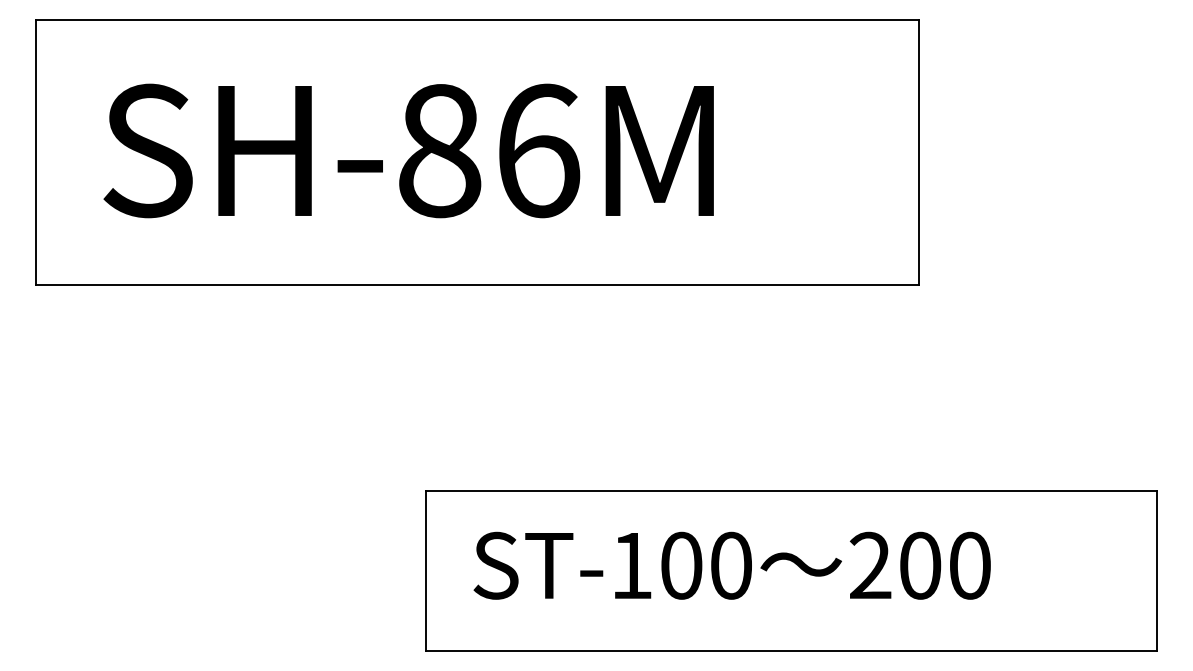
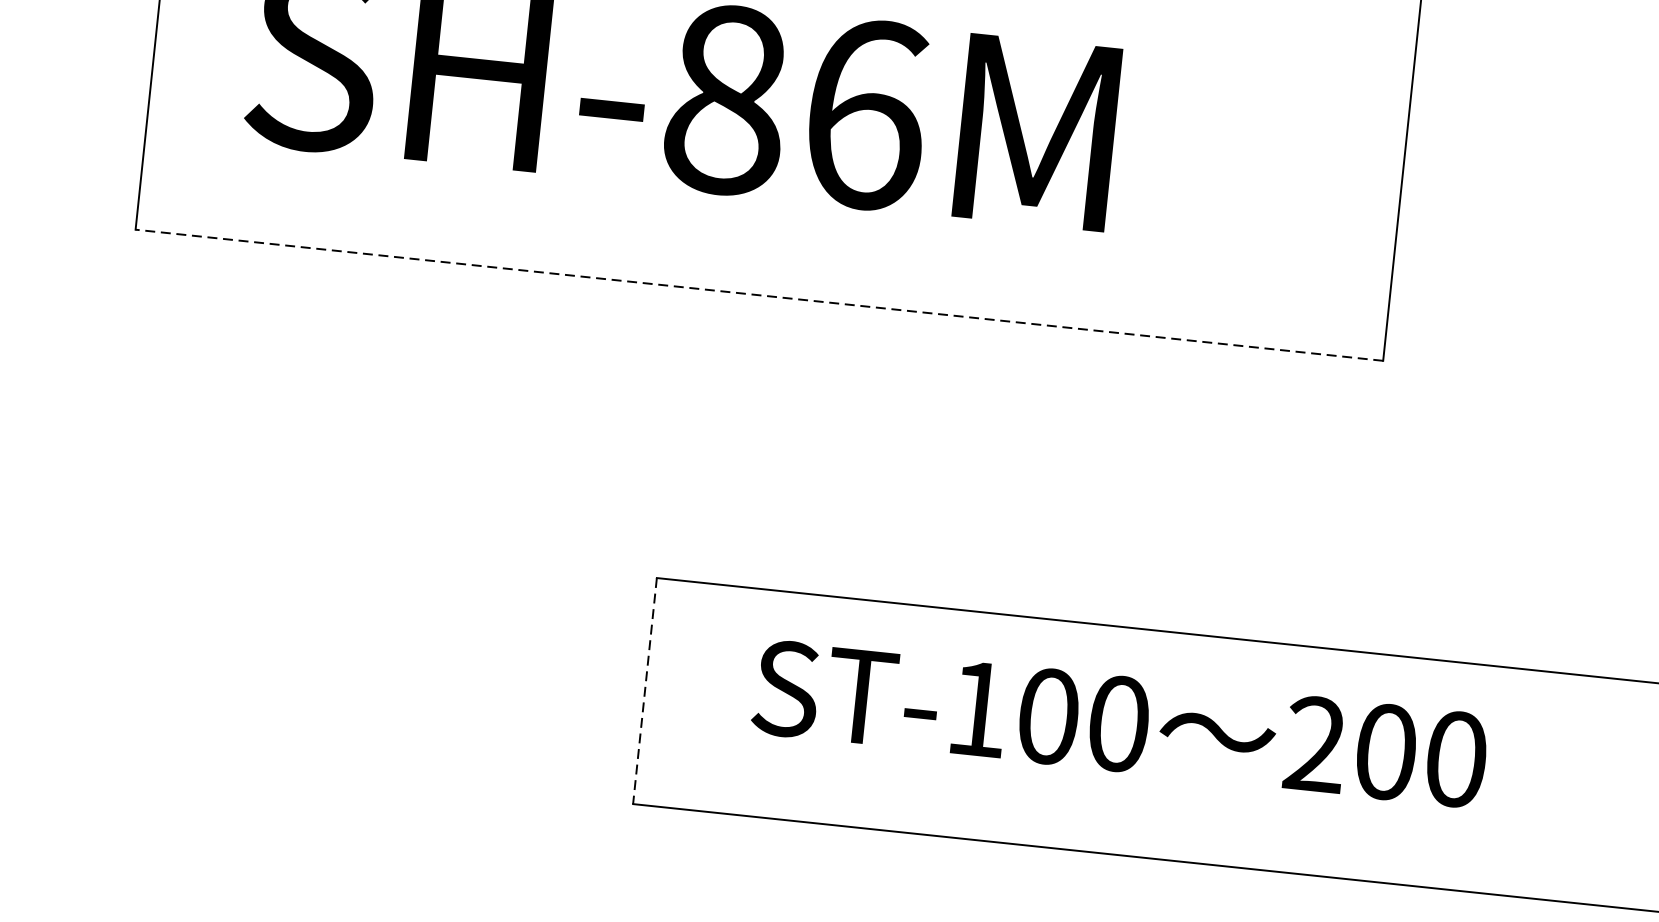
line: (476, 285) -> (758, 295), solid -> dashed
text: (731, 565) -> (1119, 723), moved
line: (426, 570) -> (645, 690), solid -> dashed

